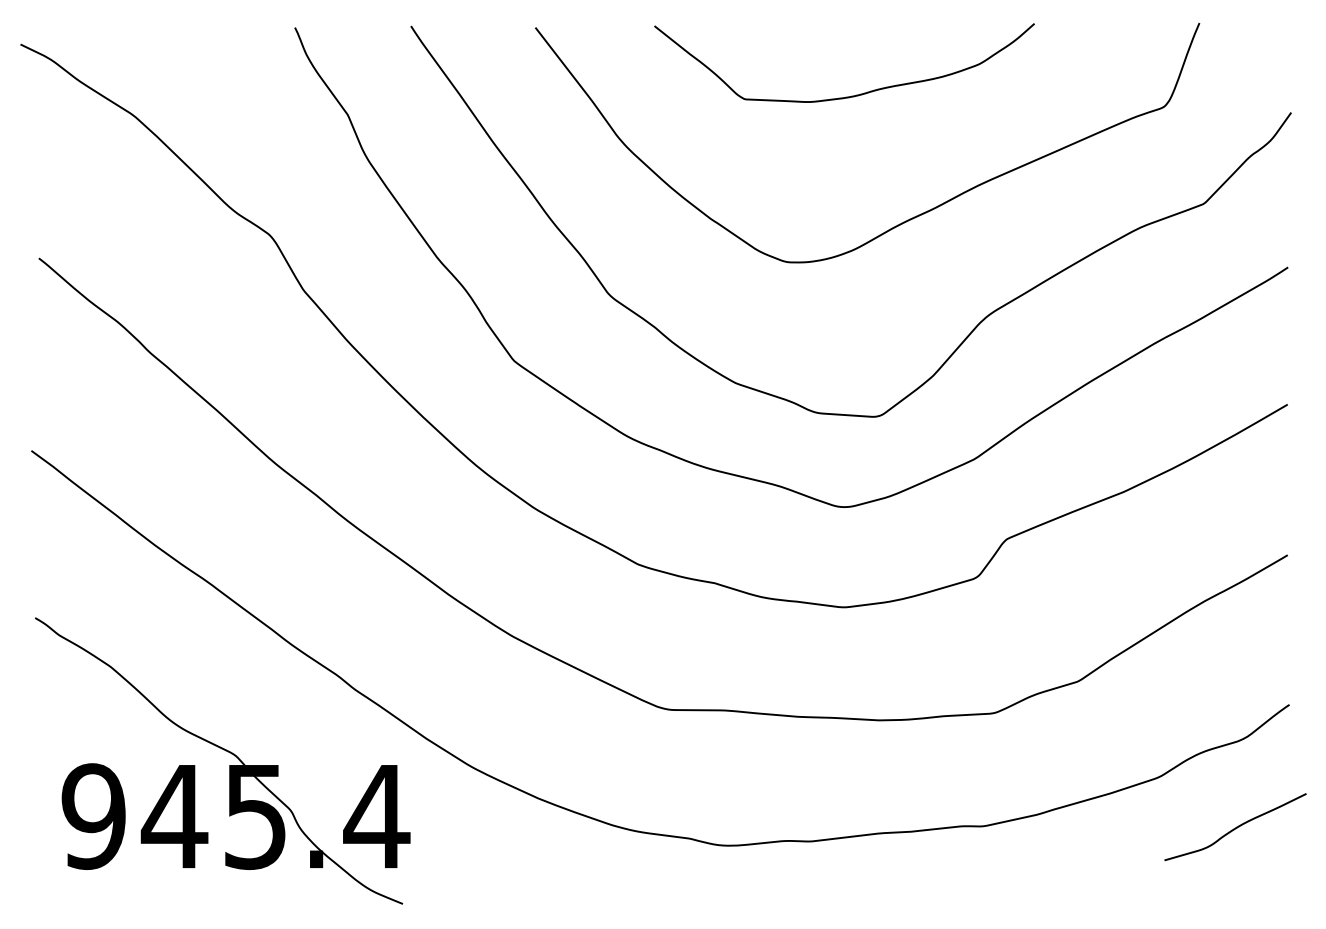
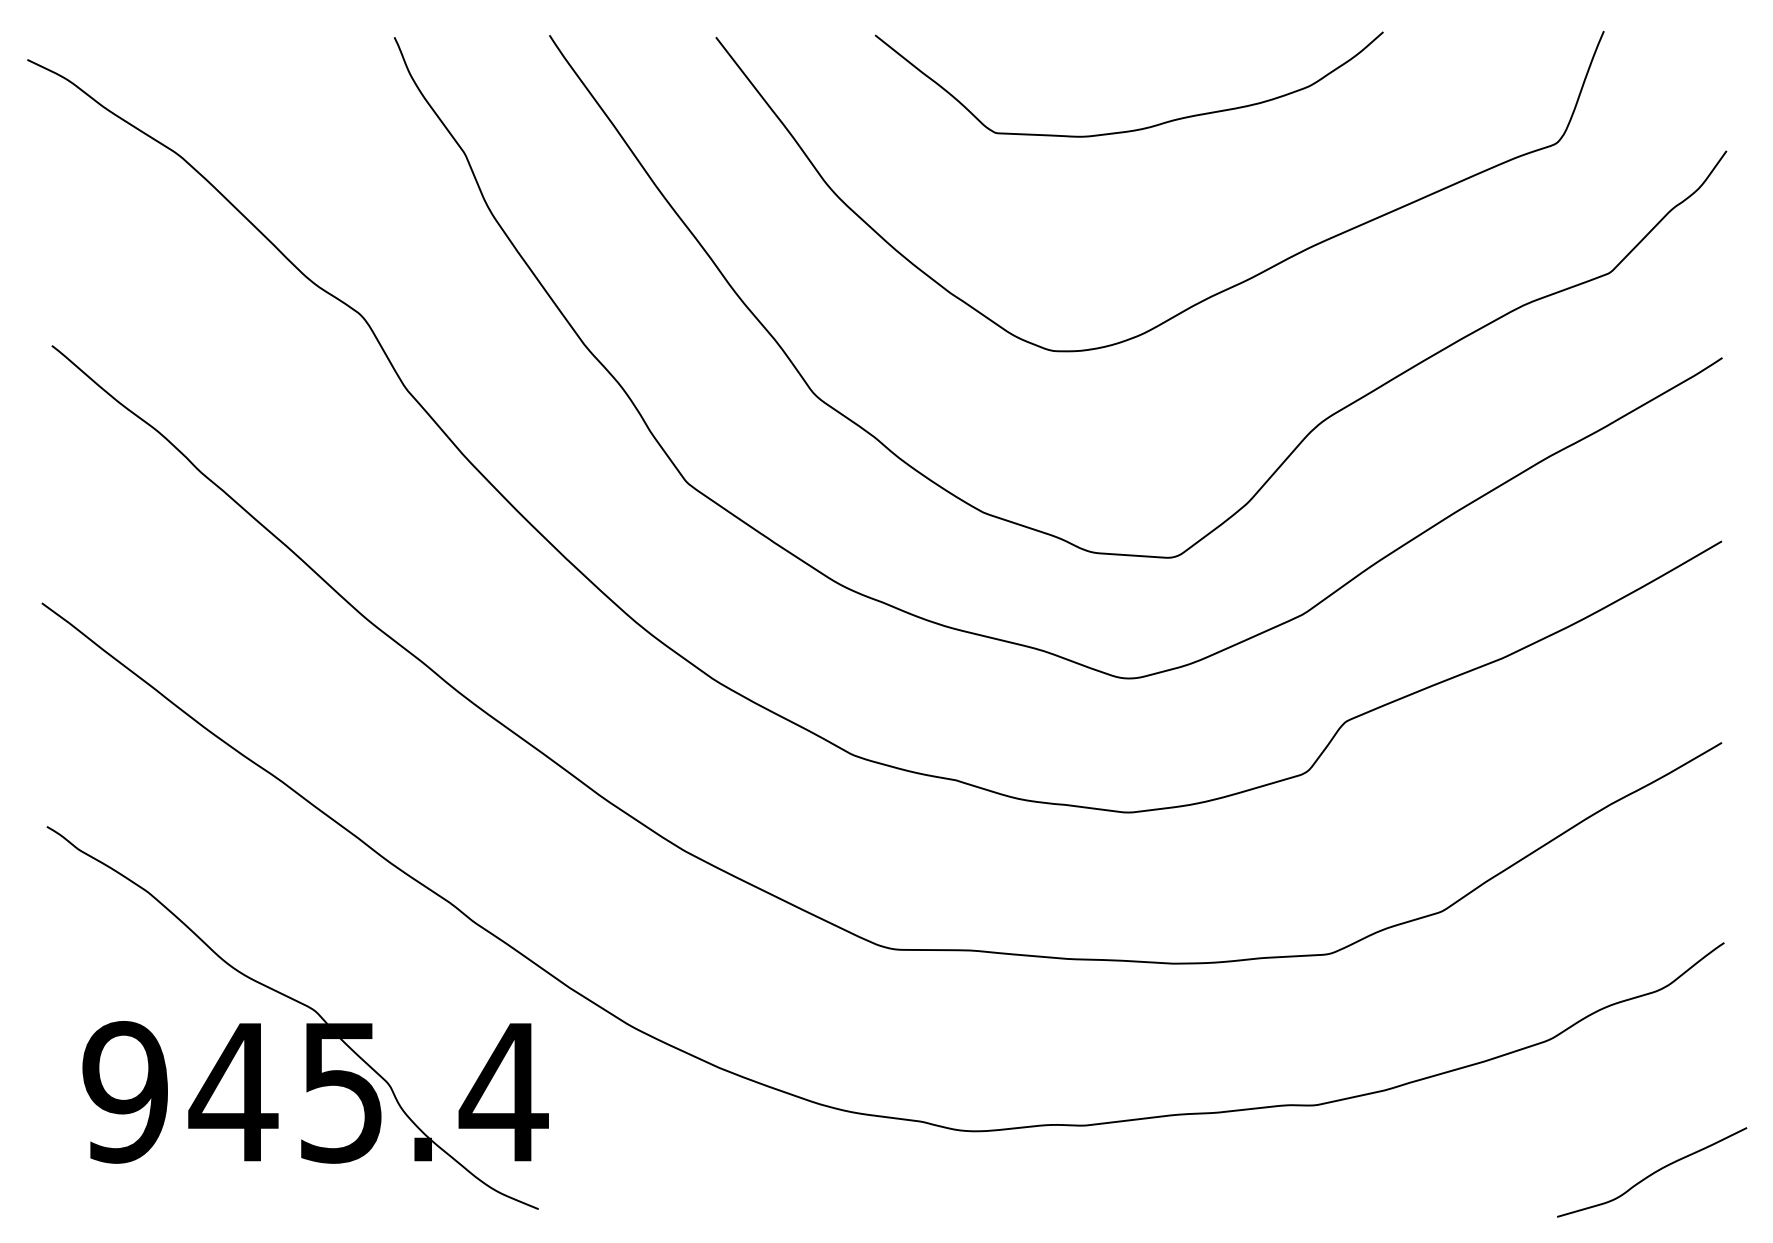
curve: (1235, 827) -> (1652, 1172), moved

